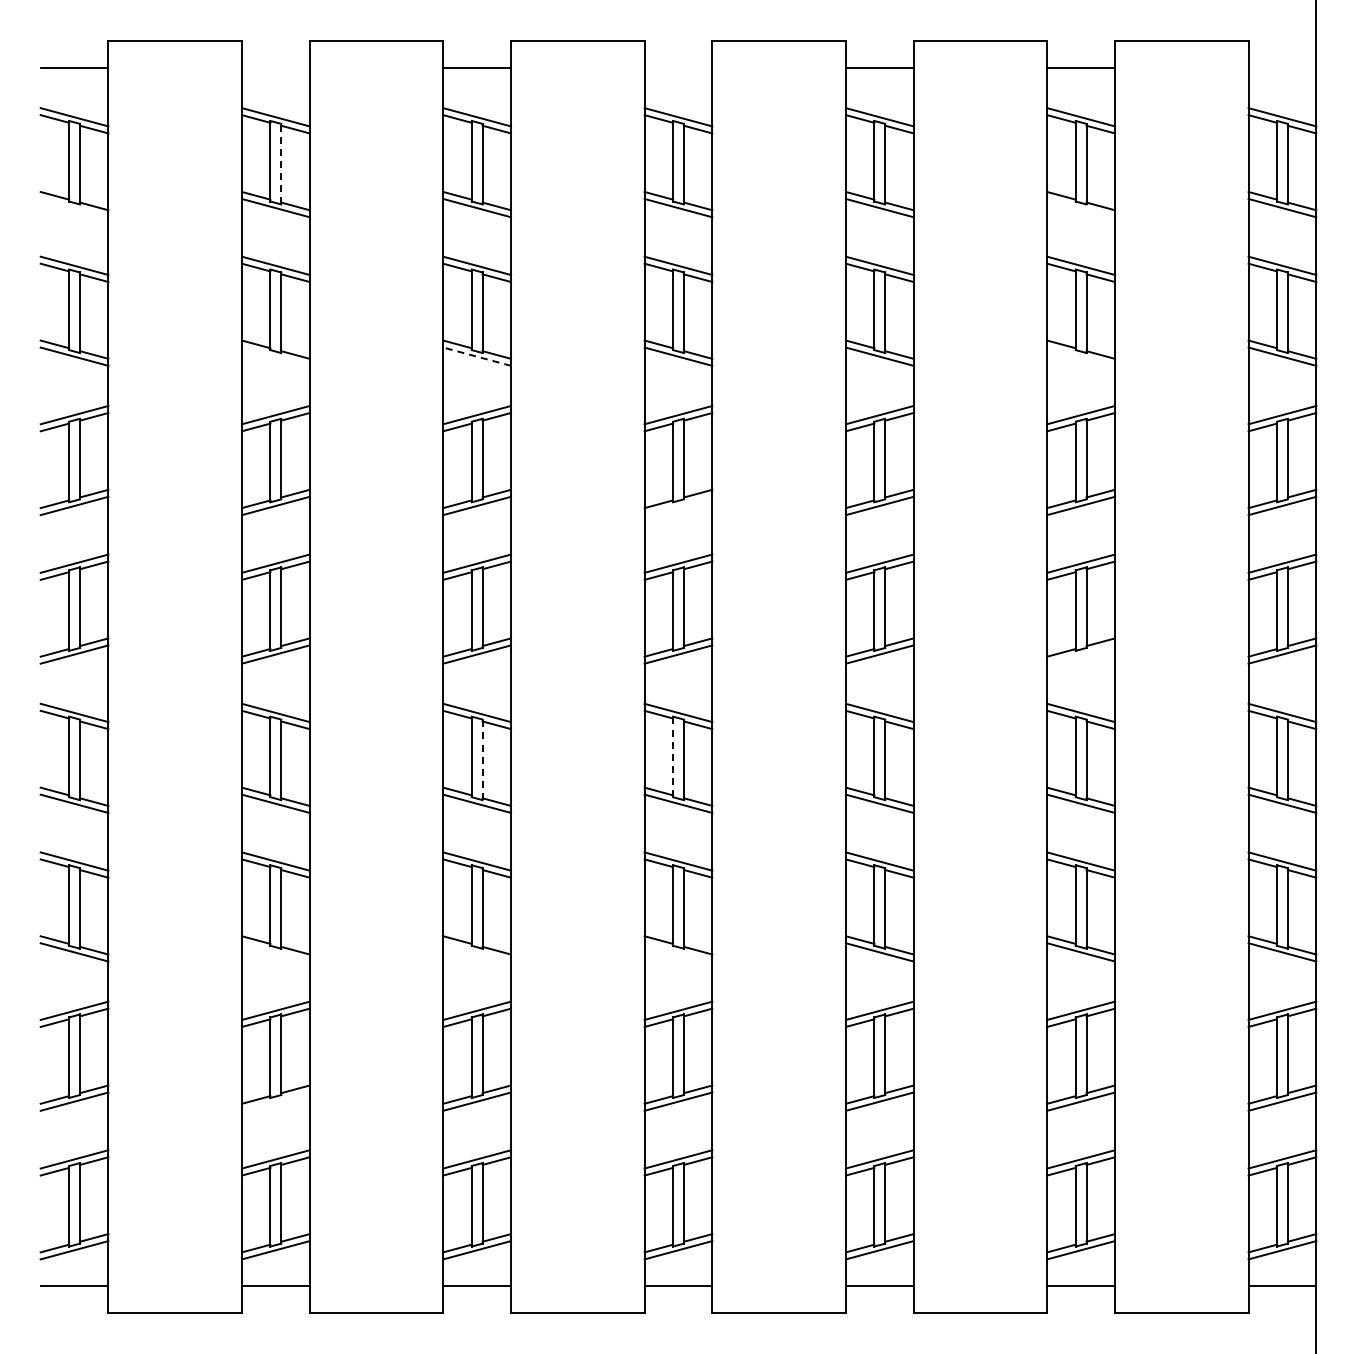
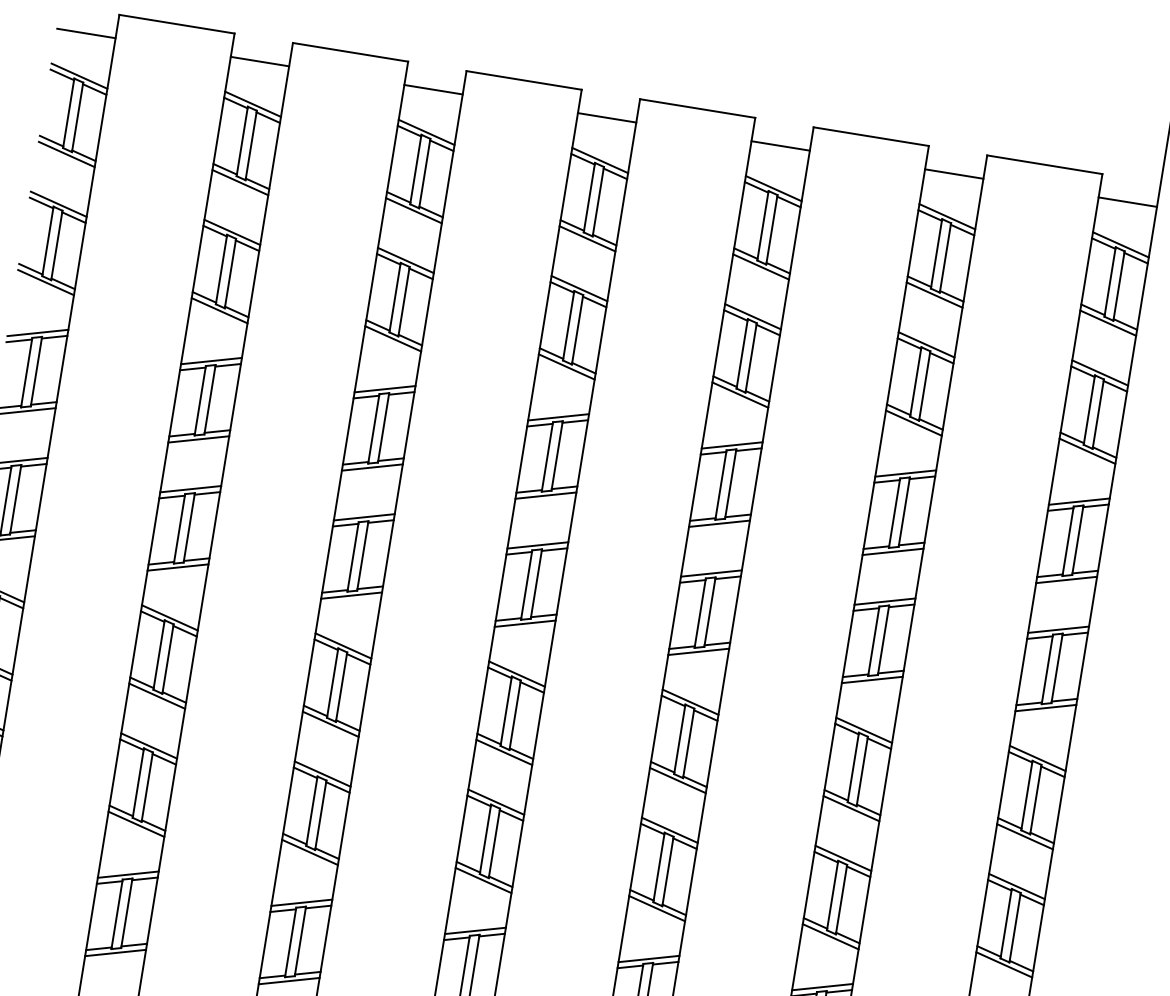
line: (275, 67) -> (259, 61), added
line: (678, 67) -> (607, 117), added
line: (1282, 67) -> (1127, 201), added
line: (281, 163) -> (251, 144), dashed -> solid
line: (74, 208) -> (66, 154), added
line: (1080, 208) -> (934, 295), added
line: (275, 356) -> (219, 310), added
line: (476, 356) -> (392, 338), dashed -> solid
line: (1080, 356) -> (913, 422), added
line: (678, 505) -> (546, 495), added
line: (1080, 654) -> (871, 679), added
line: (673, 756) -> (506, 710), dashed -> solid
line: (482, 759) -> (341, 686), dashed -> solid
line: (275, 952) -> (136, 824), added
line: (477, 952) -> (310, 852), added
line: (678, 952) -> (483, 880), added
line: (275, 1101) -> (115, 952), added

